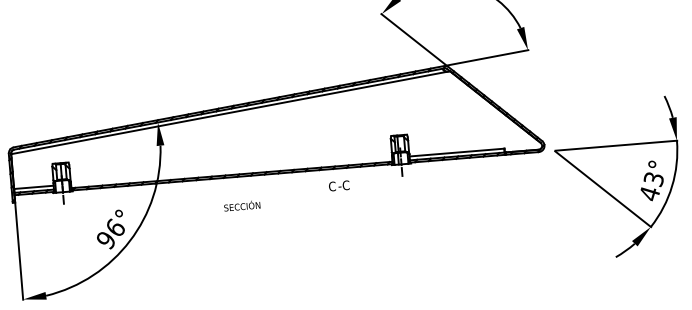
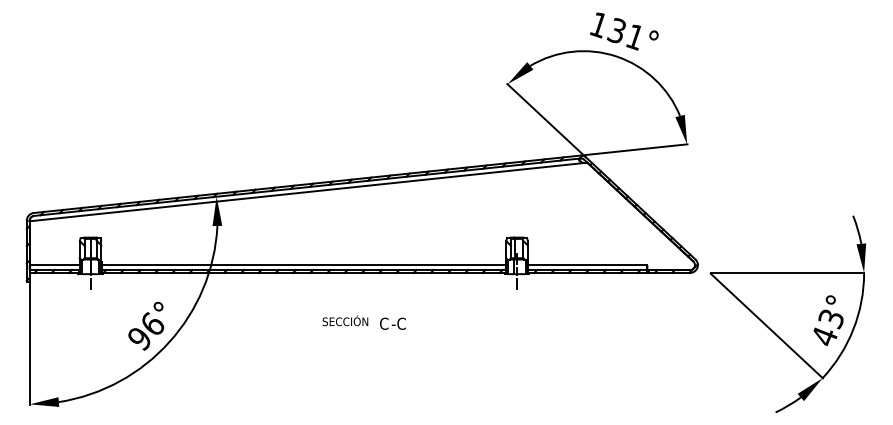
line: (231, 171) -> (303, 265), added
text: (338, 185) -> (392, 323), moved
text: (242, 205) -> (345, 320), moved

